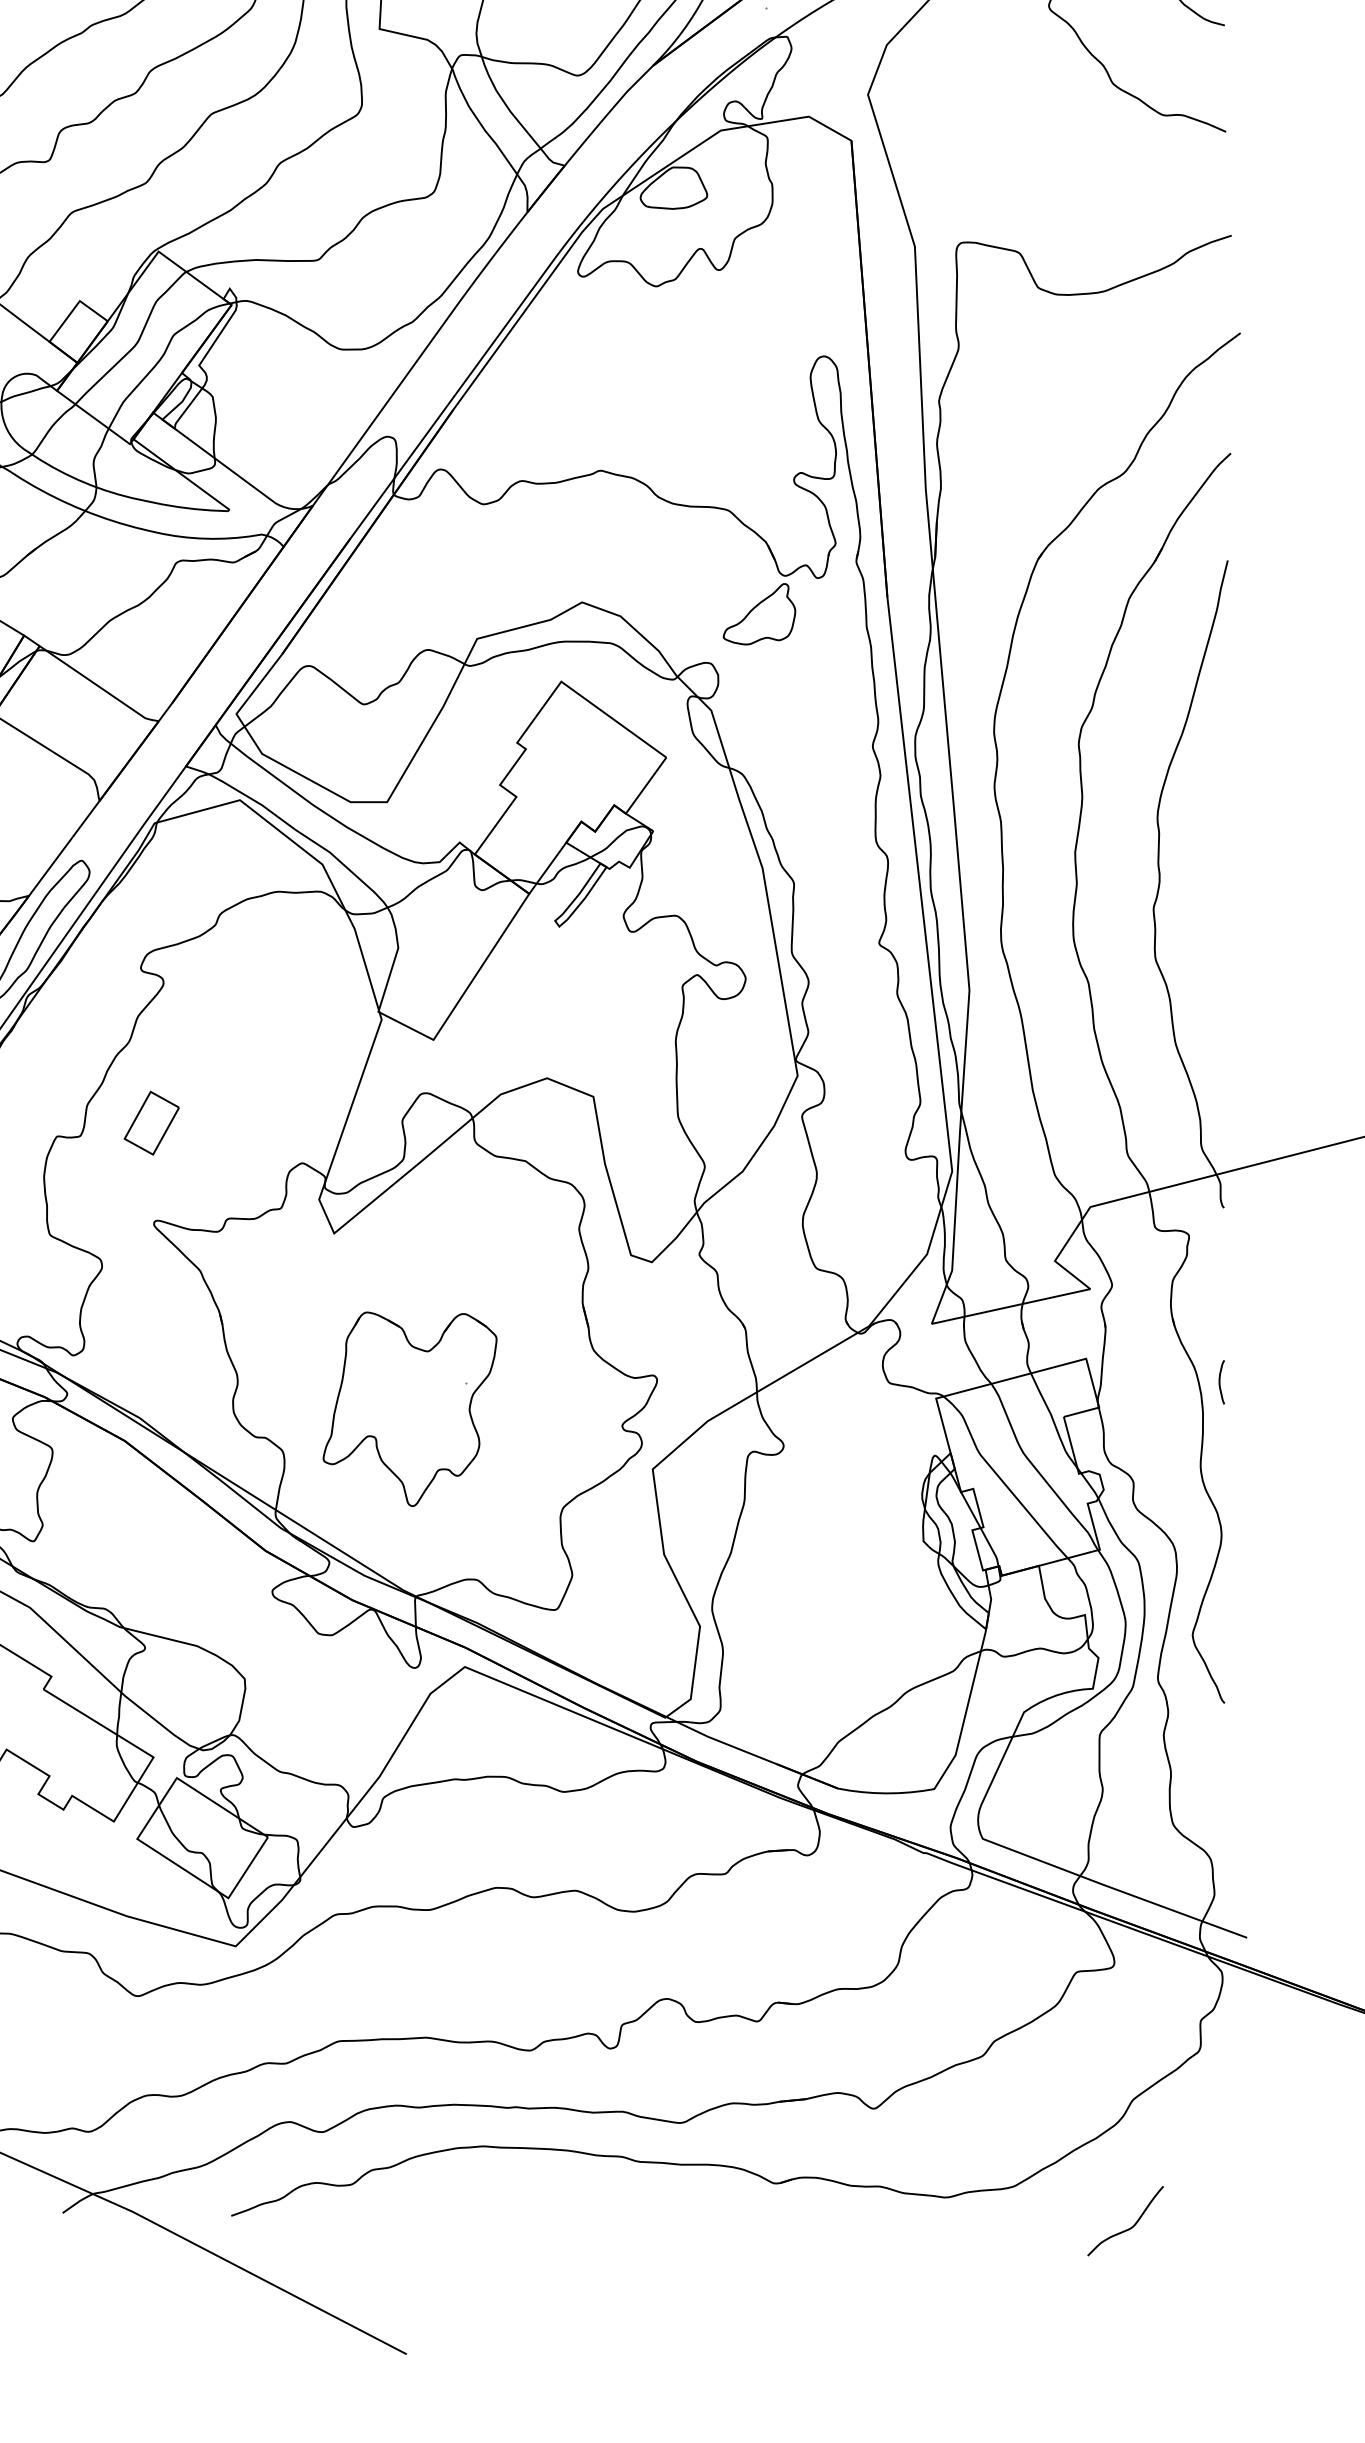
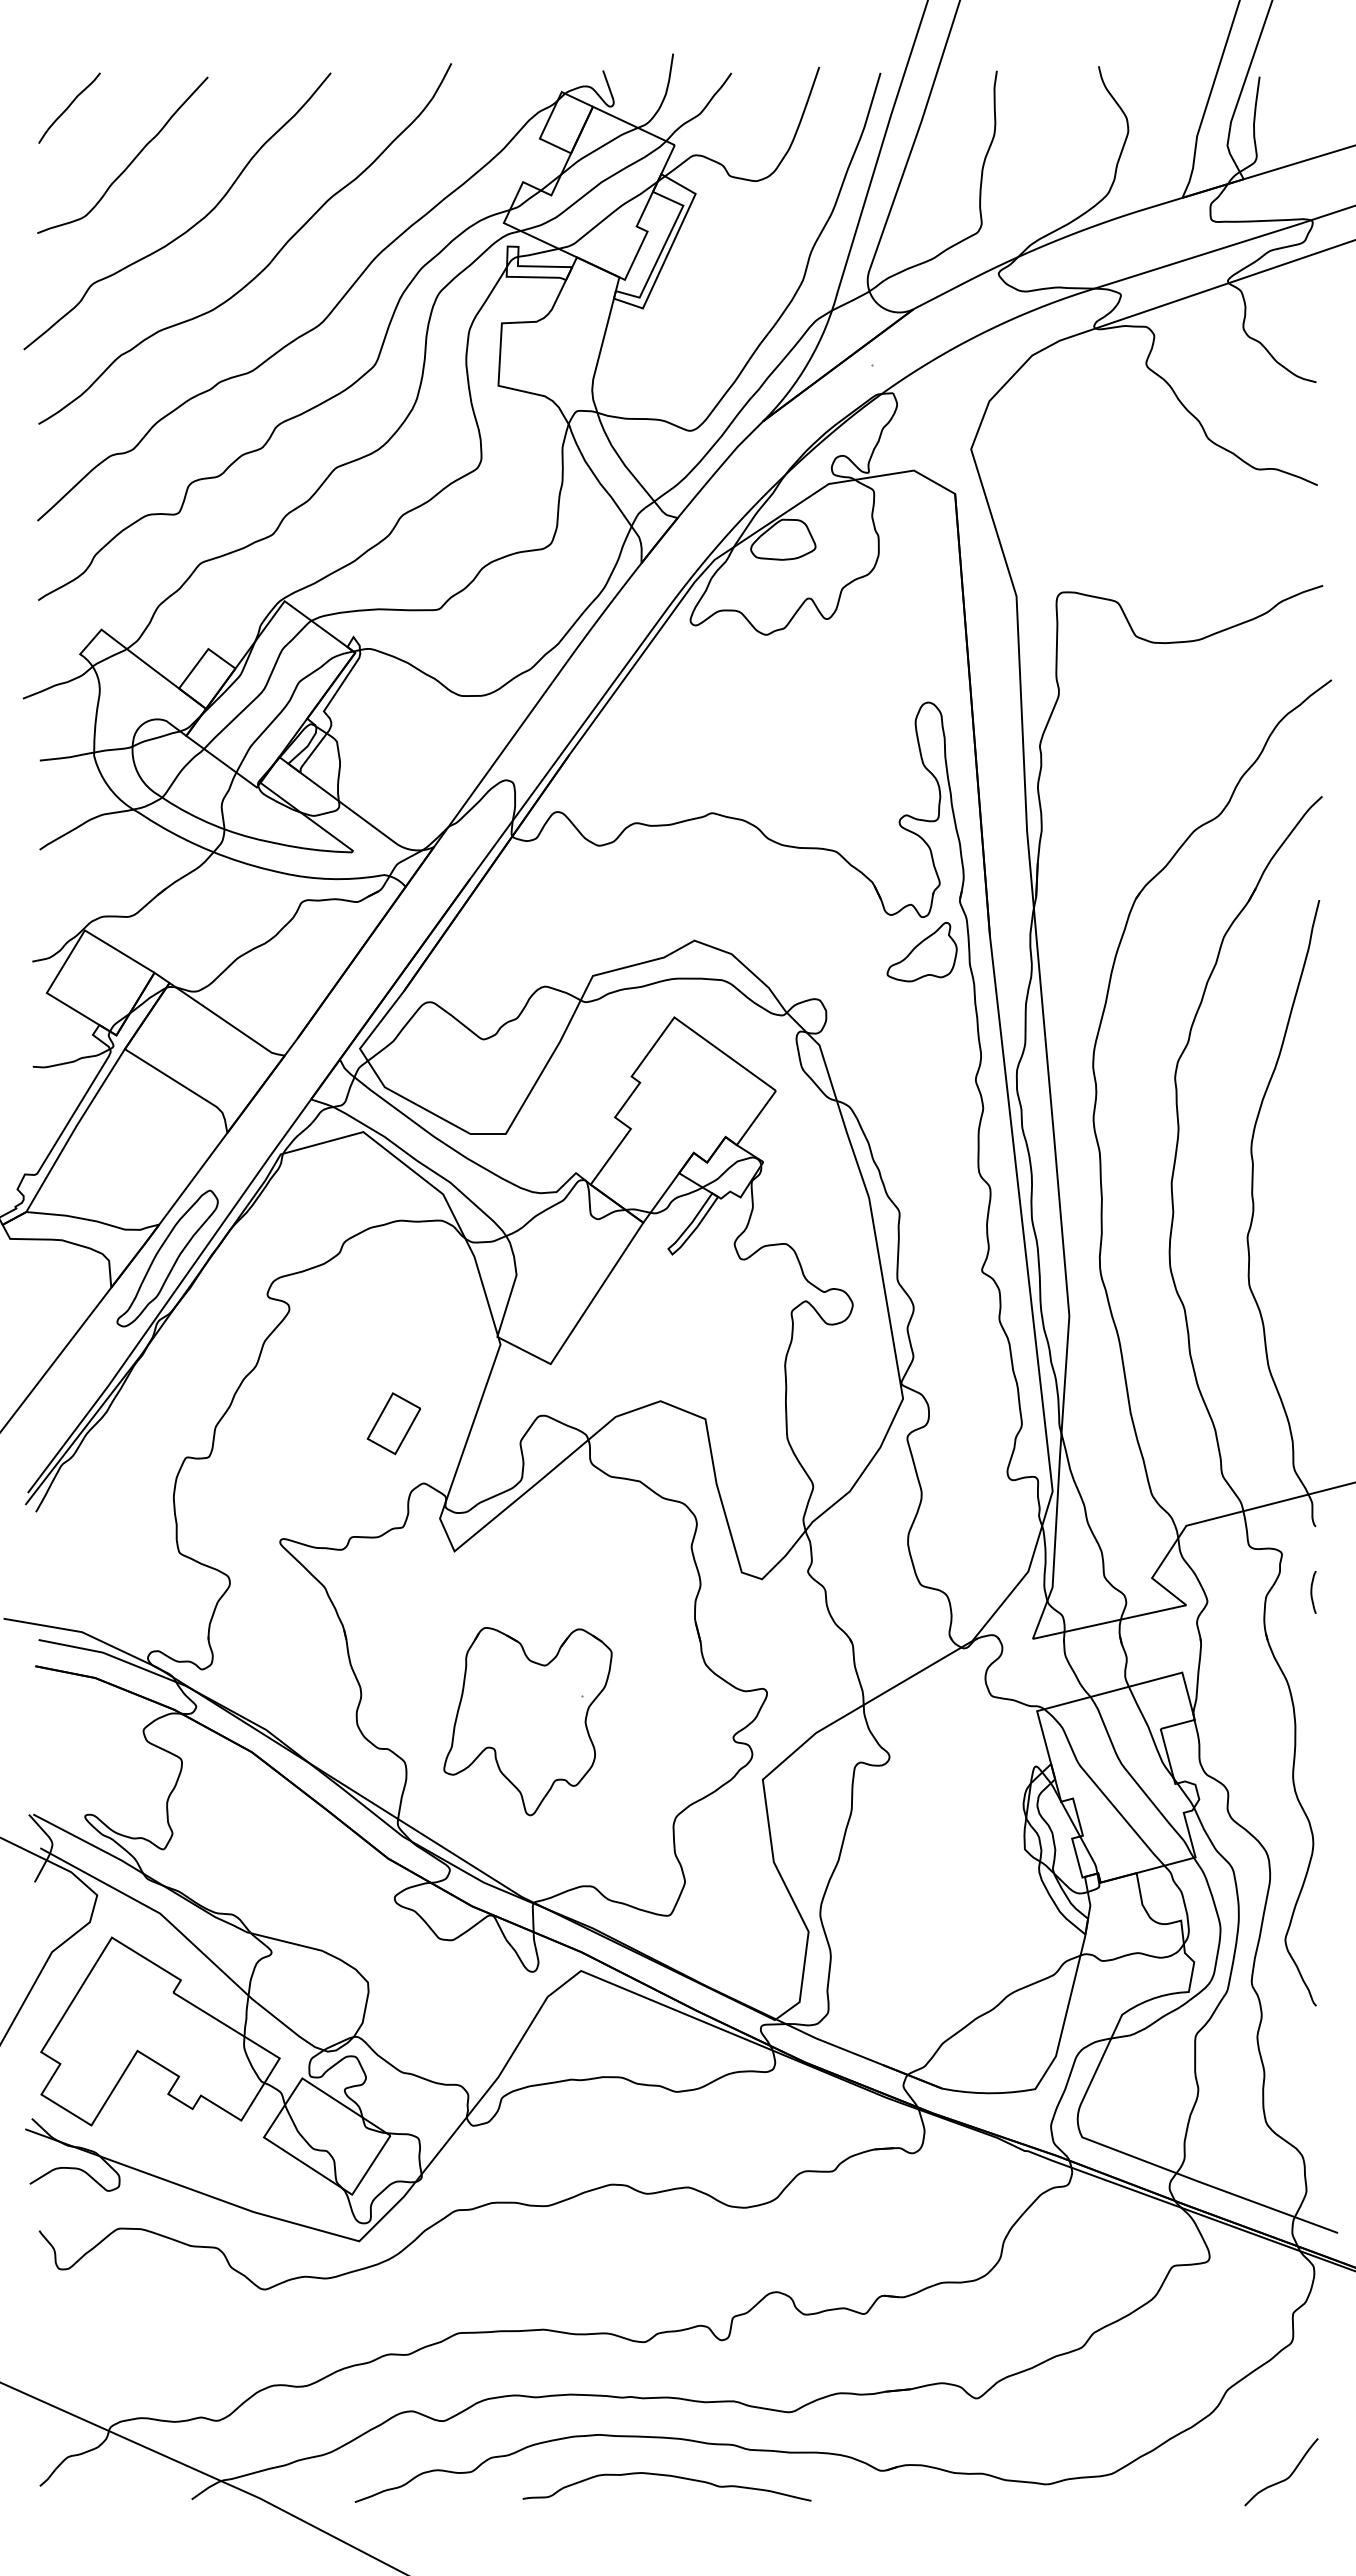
part: (758, 614) -> (921, 952), moved
part: (151, 1123) -> (393, 1423), moved
curve: (1220, 1381) -> (1312, 1591), moved
curve: (553, 2189) -> (666, 2476), added
curve: (1129, 2227) -> (1285, 2478), moved

